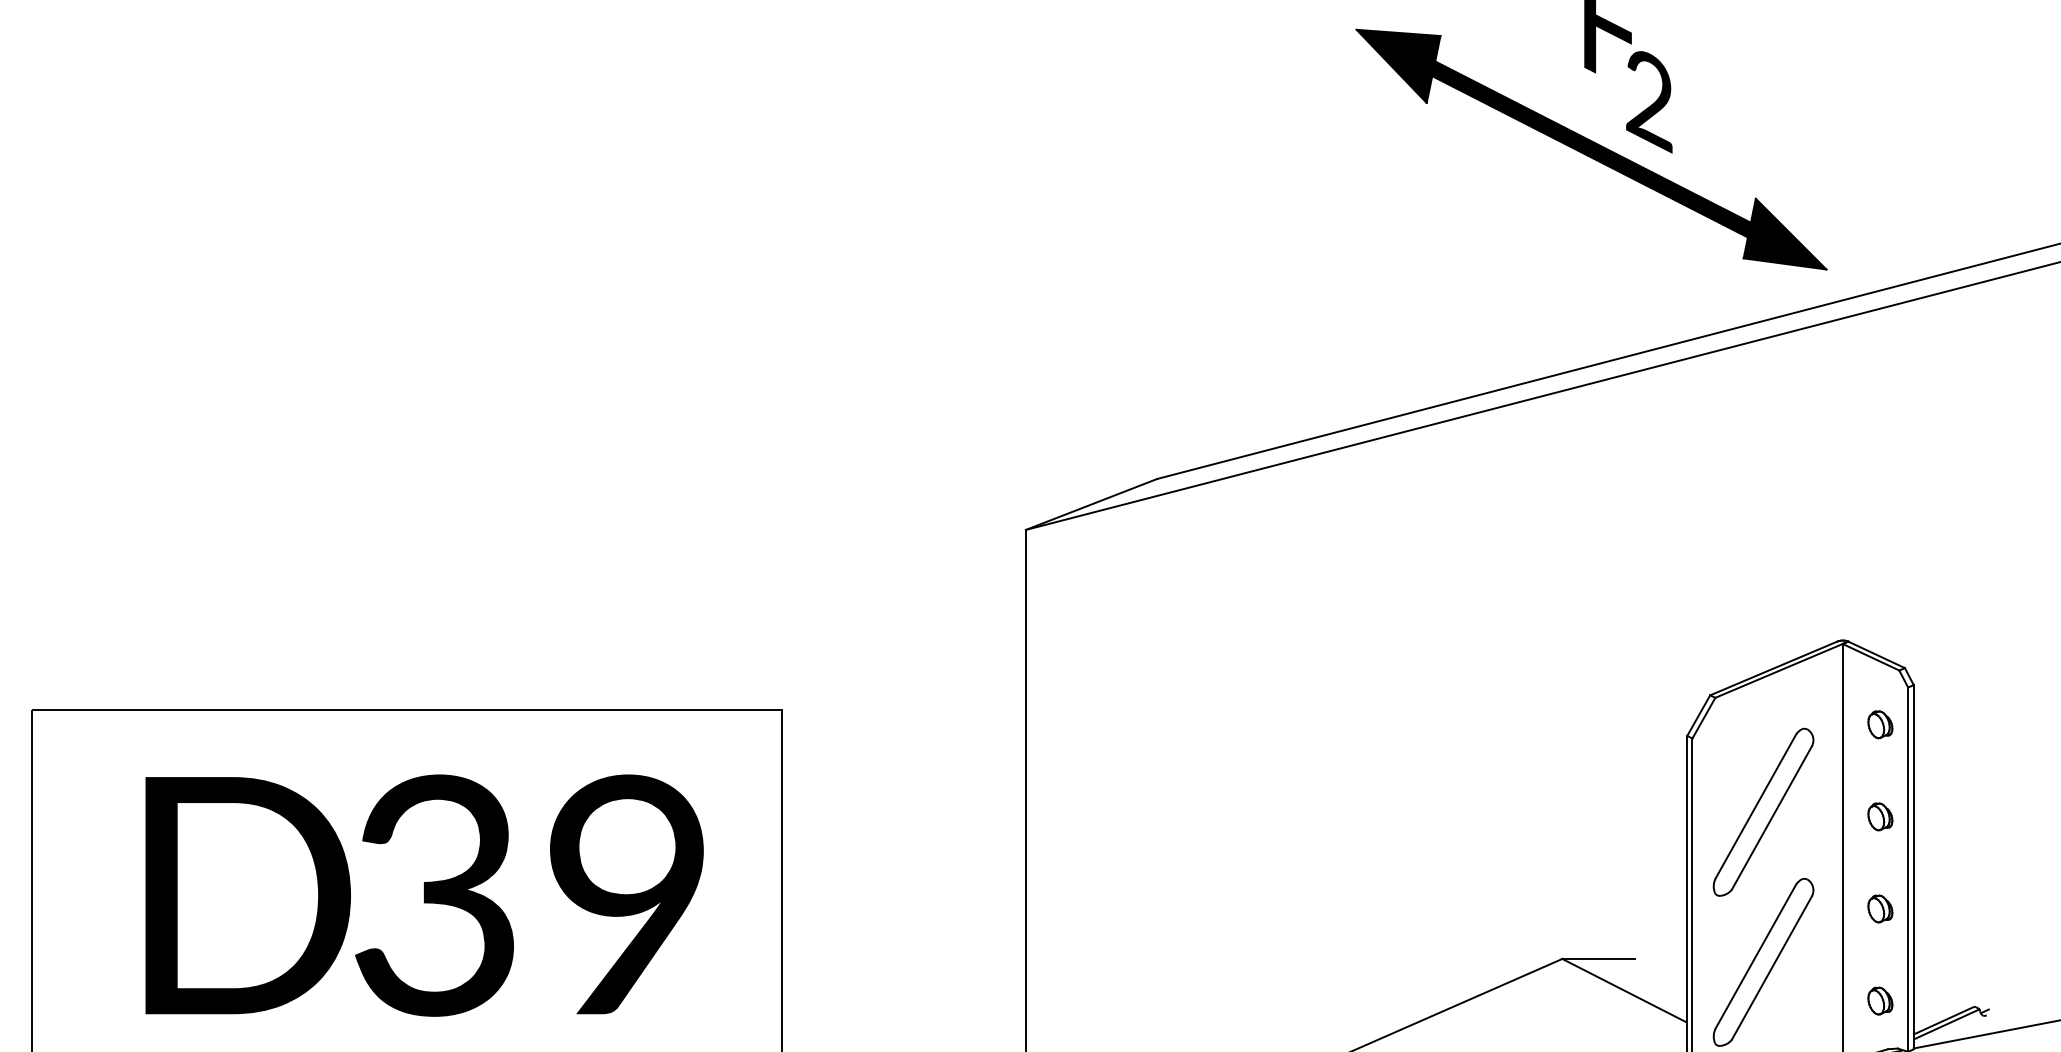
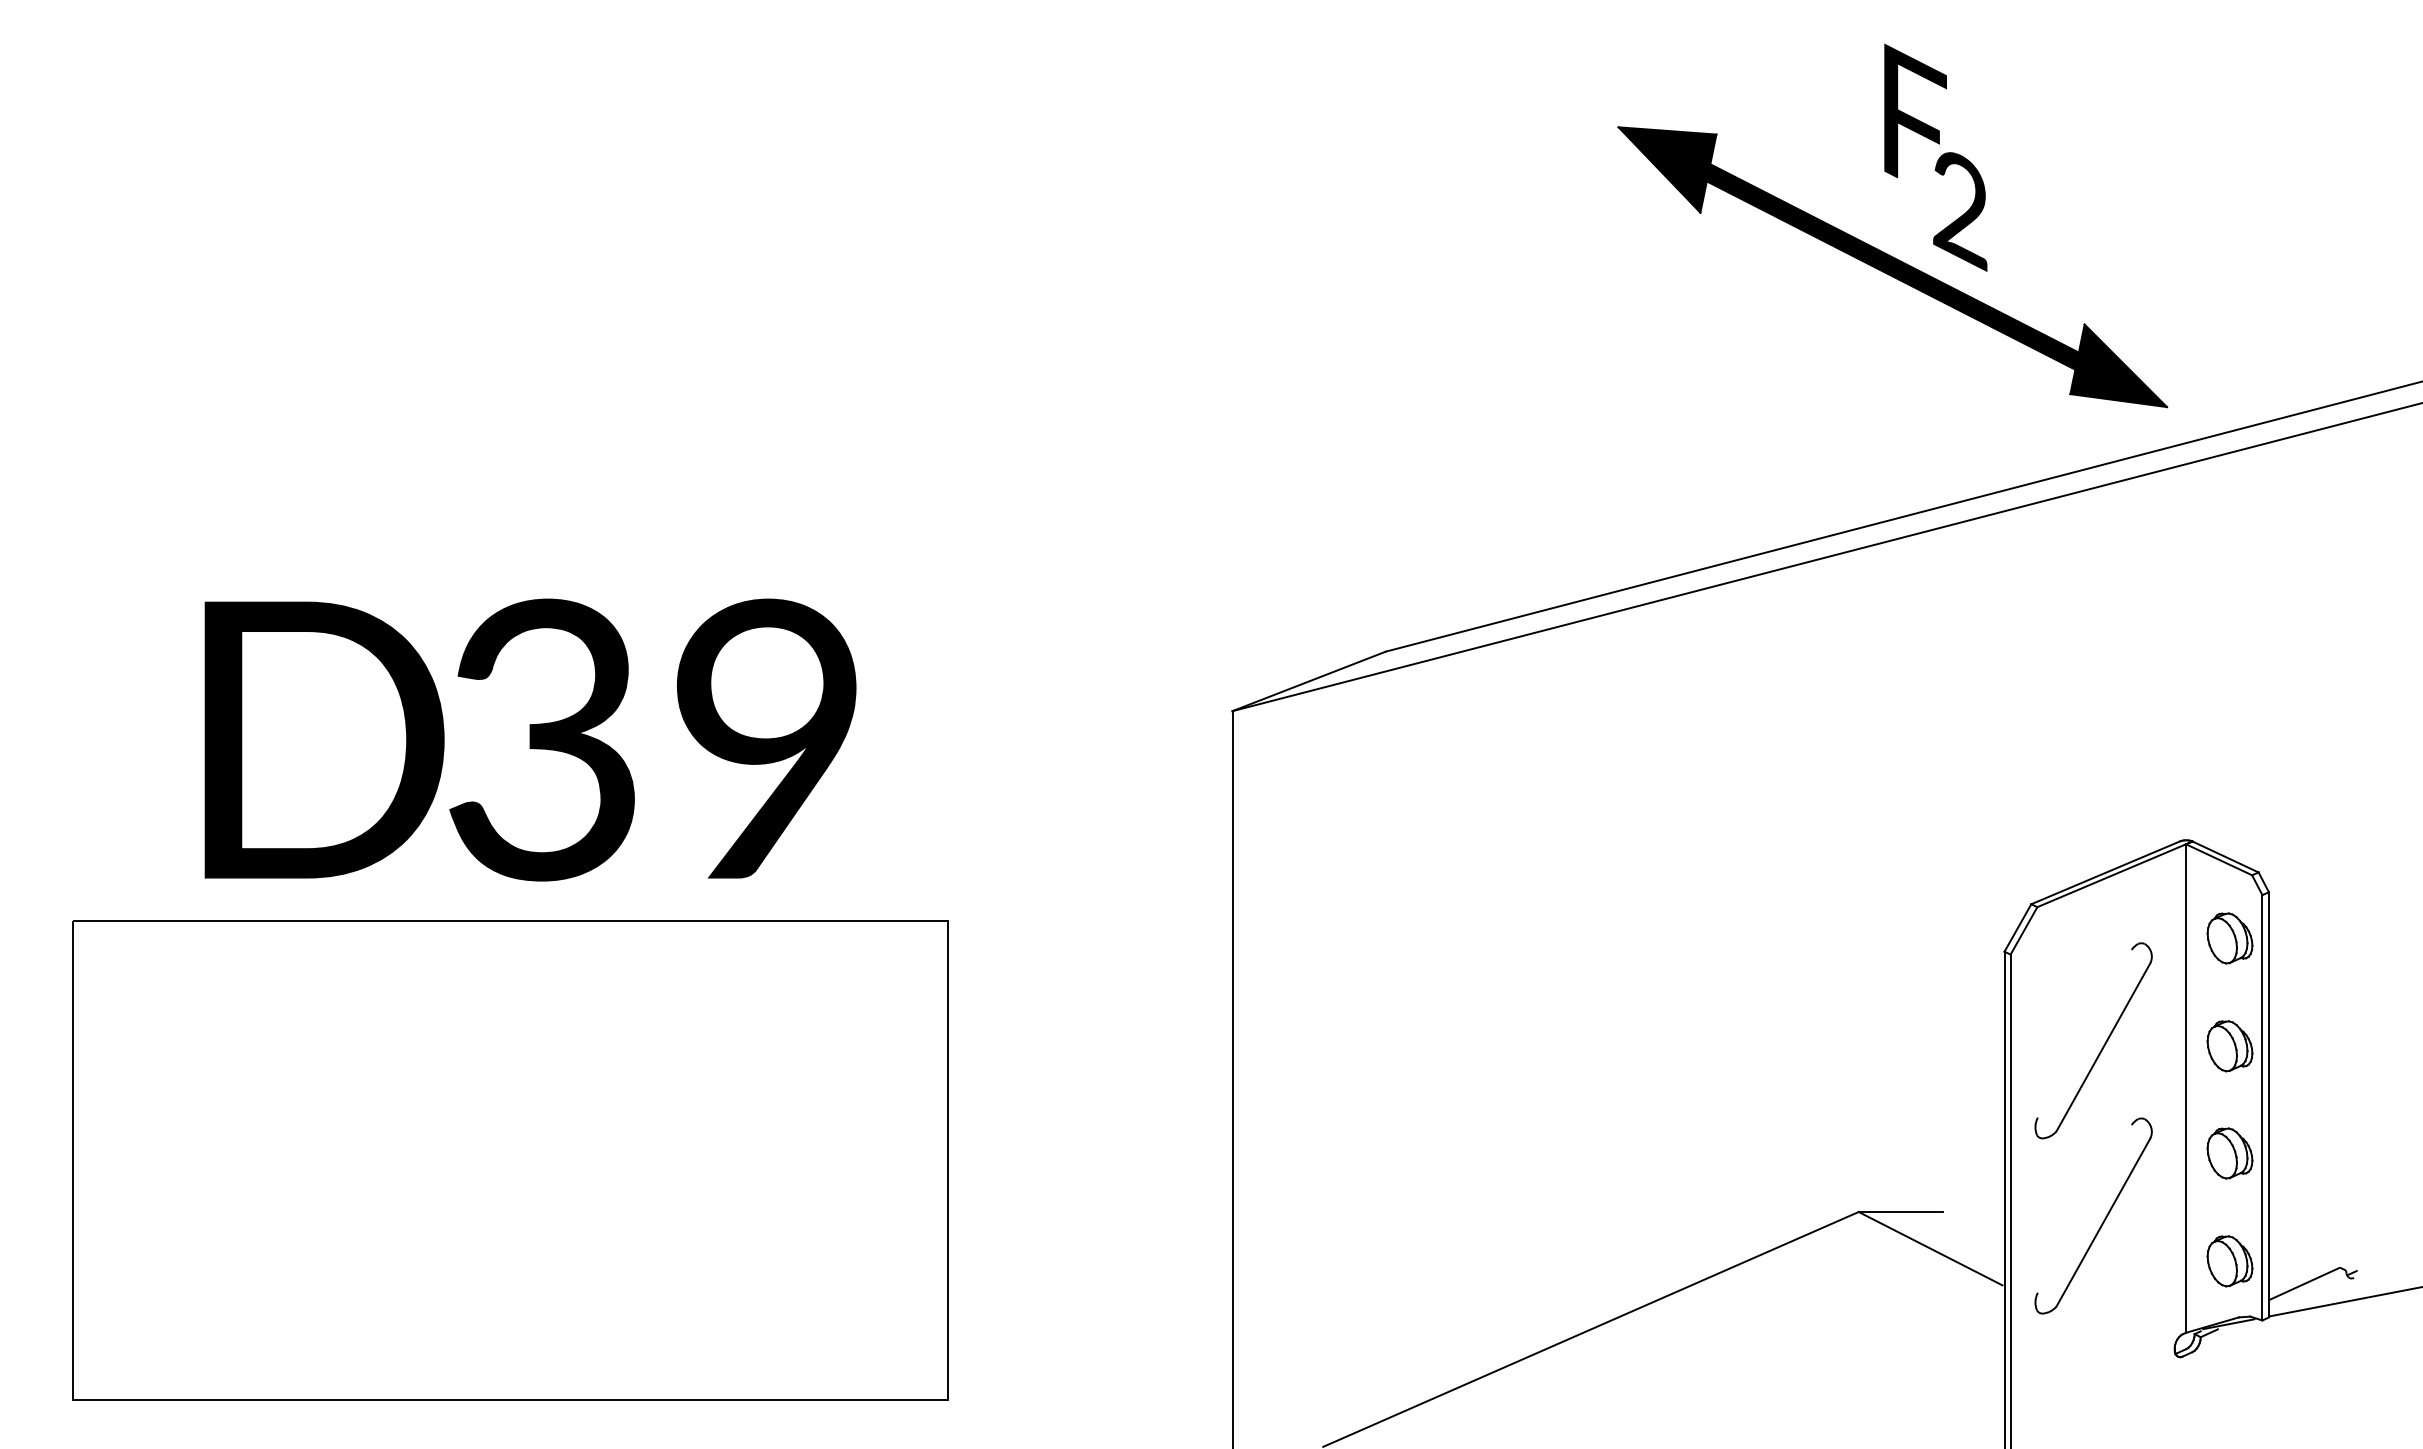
part: (1879, 724) -> (2229, 938), size x1.6
line: (1755, 806) -> (2084, 1033), removed
part: (1879, 816) -> (2229, 1045), size x1.6
text: (424, 895) -> (530, 739), moved
part: (1879, 908) -> (2229, 1153), size x1.6
line: (1755, 955) -> (2084, 1208), removed
part: (1879, 1000) -> (2229, 1260), size x1.6
line: (1946, 1024) -> (2307, 1288), removed

